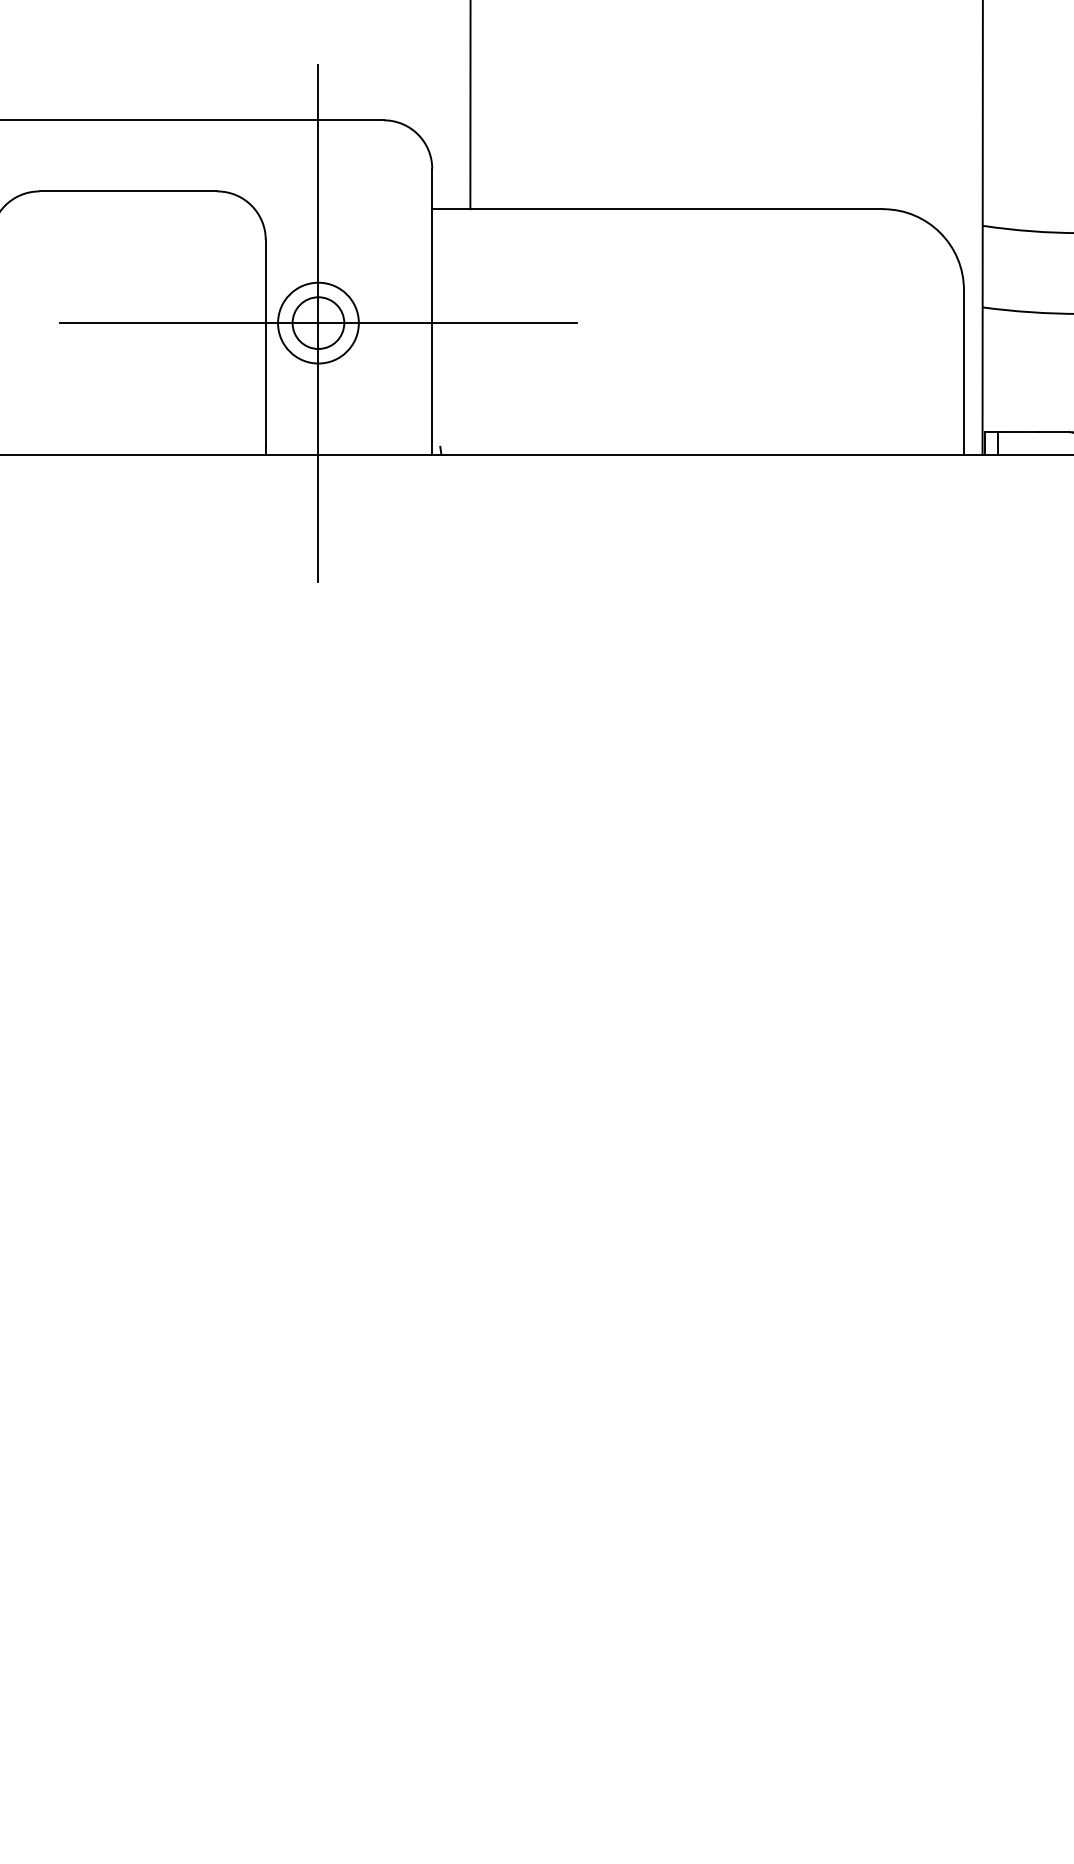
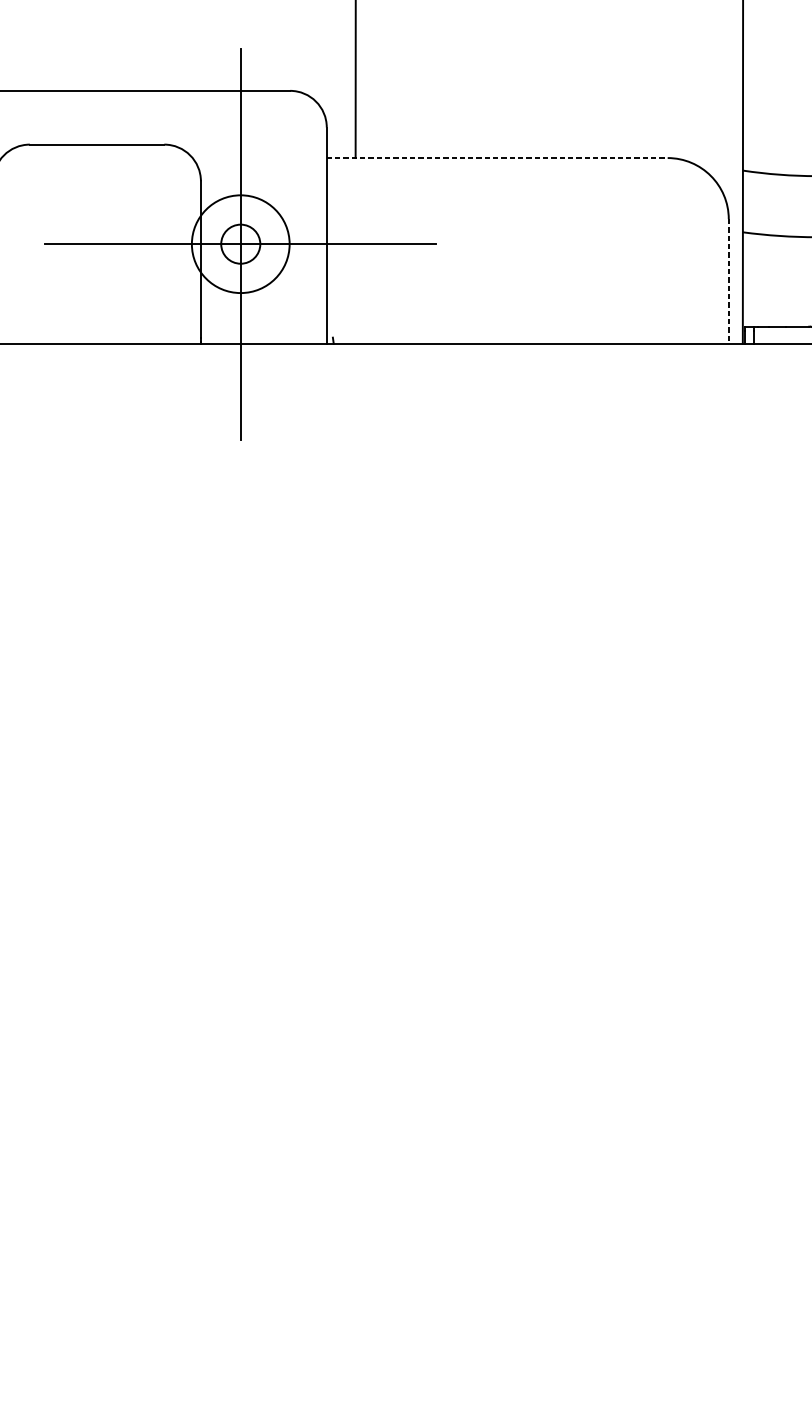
line: (658, 209) -> (497, 158), solid -> dashed
circle: (318, 322) -> (240, 243), size x1.6
line: (963, 372) -> (728, 281), solid -> dashed

